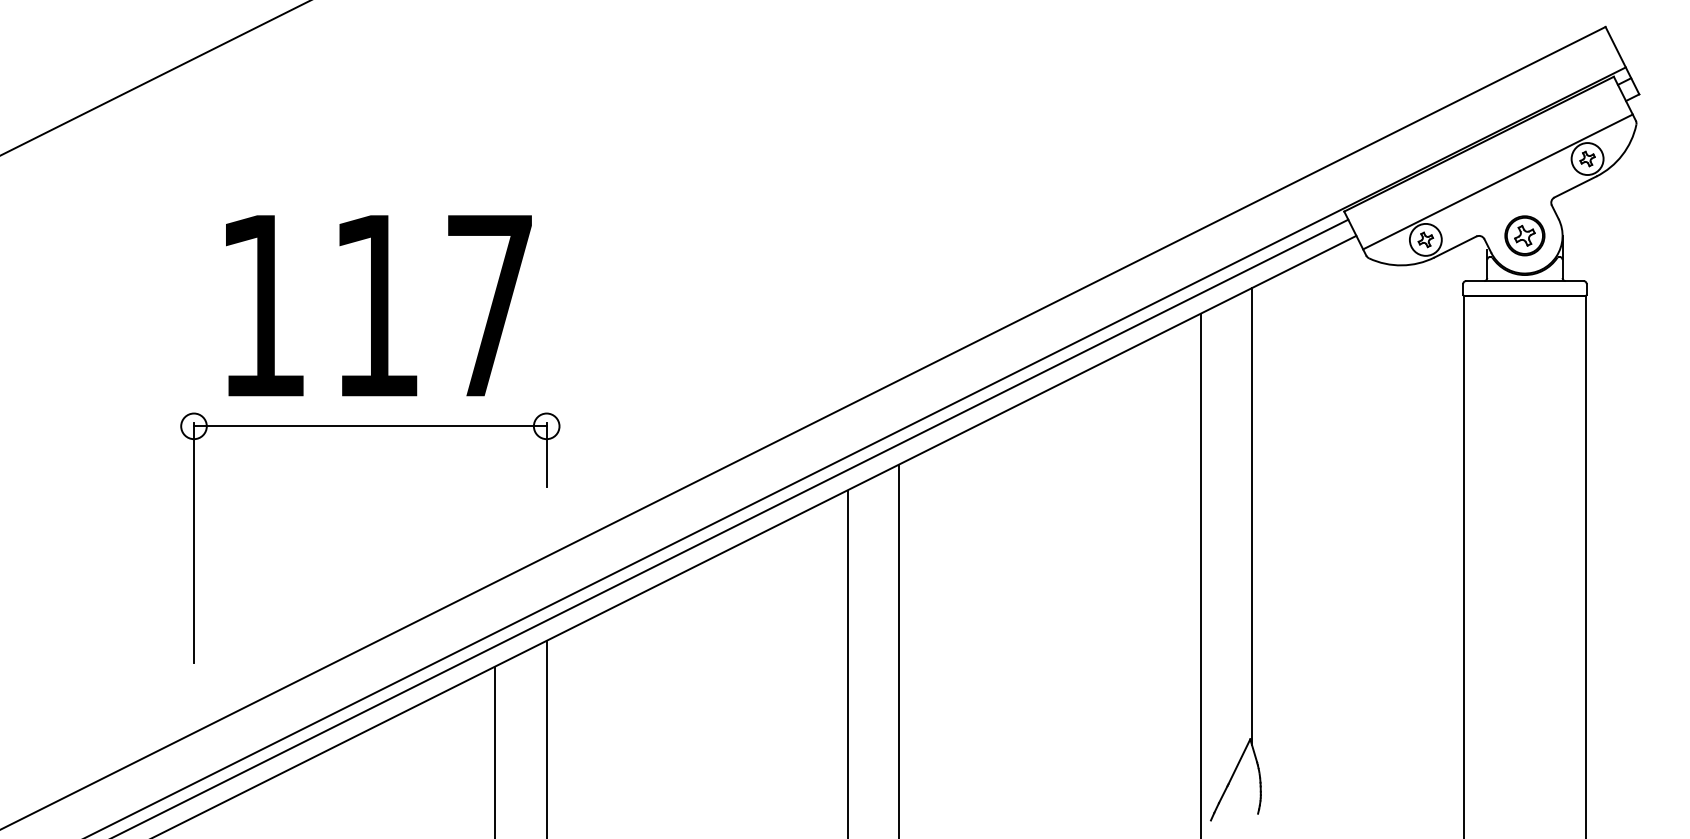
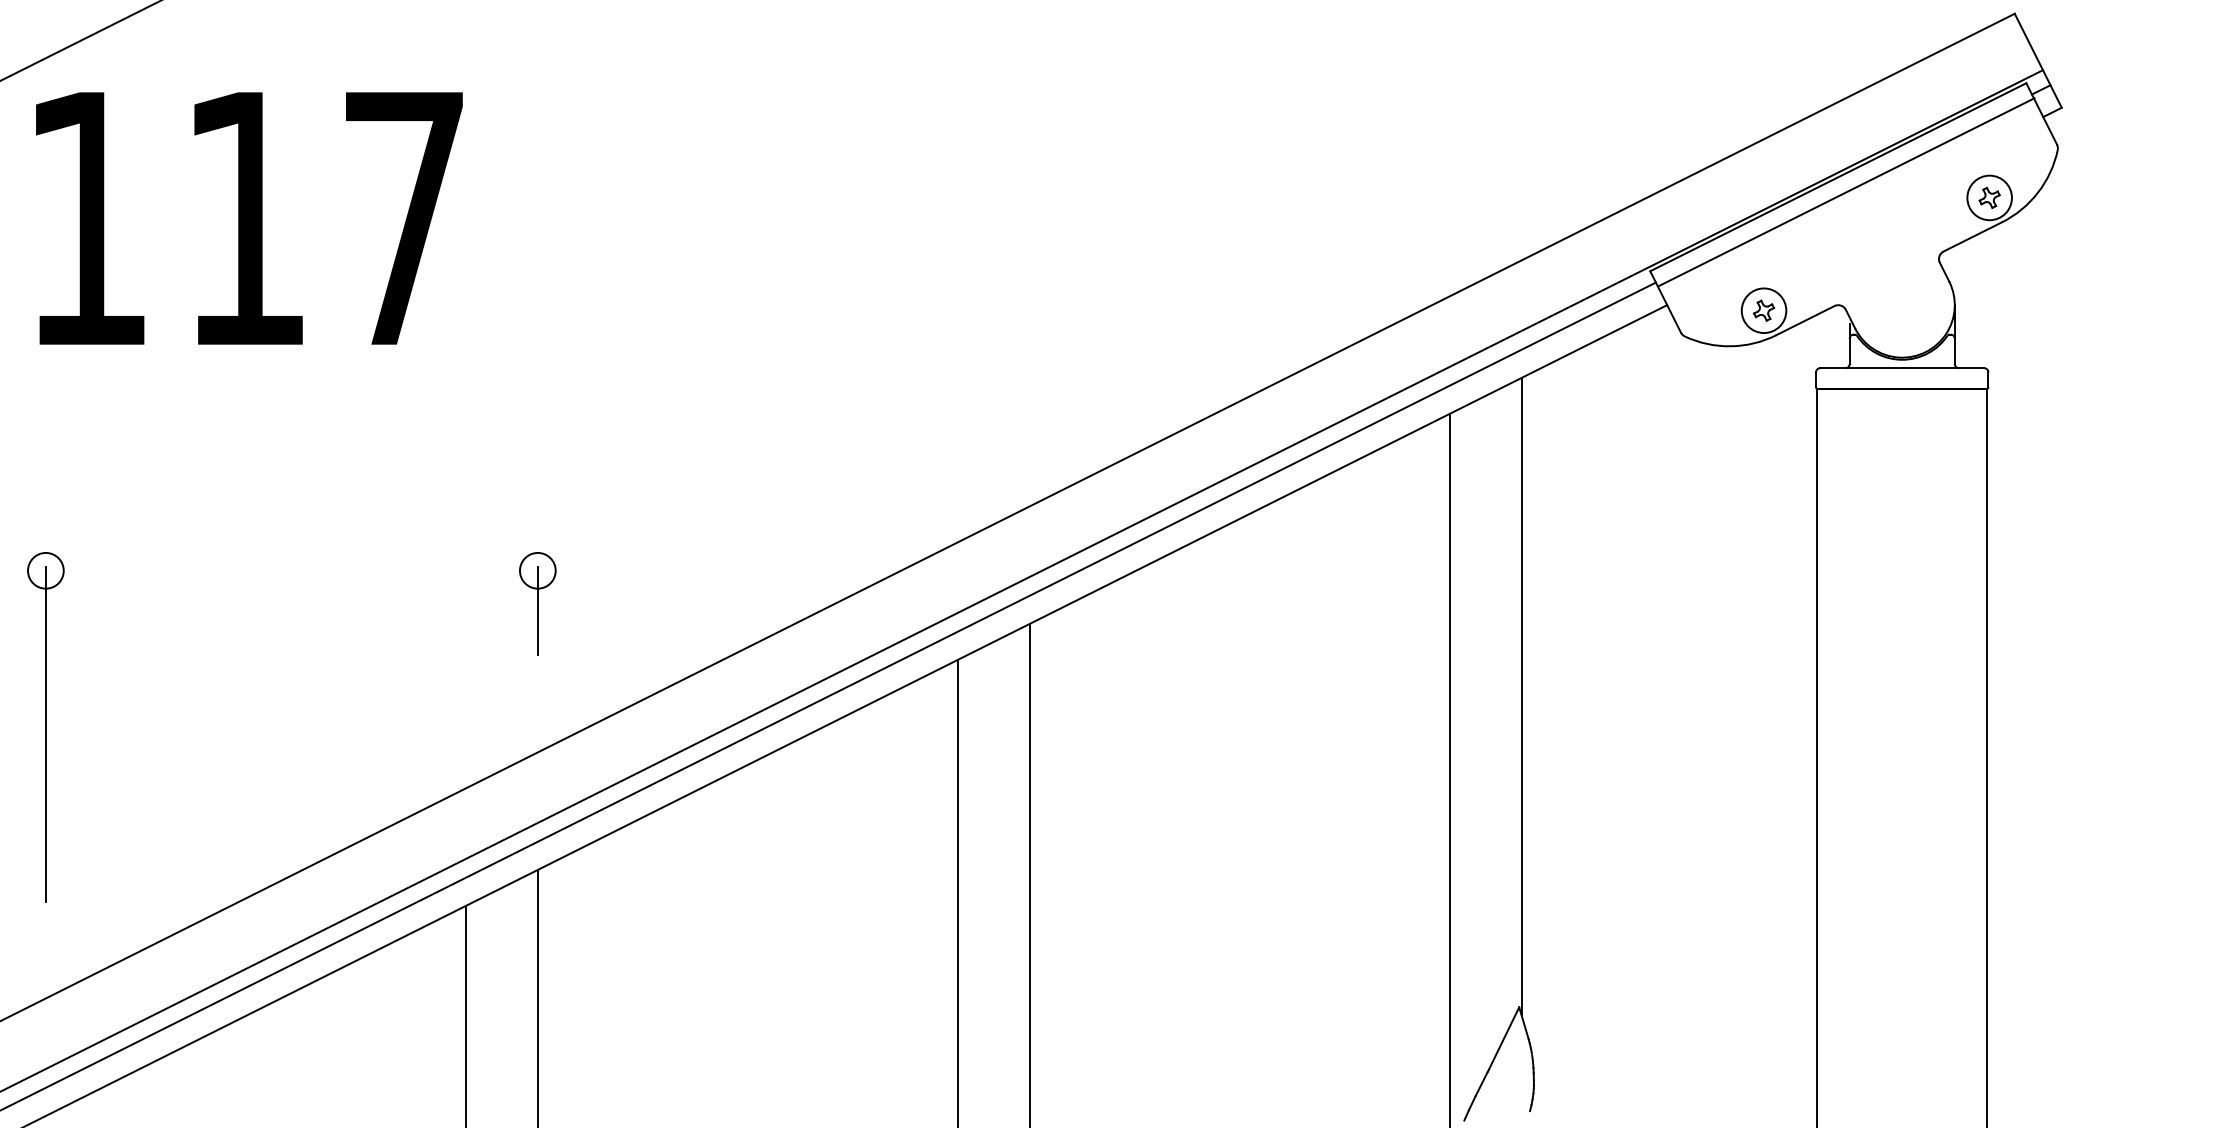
line: (1497, 181) -> (1845, 191), moved
part: (1524, 235) -> (1901, 304), removed
text: (378, 305) -> (248, 218), moved
line: (370, 426) -> (292, 571), removed

